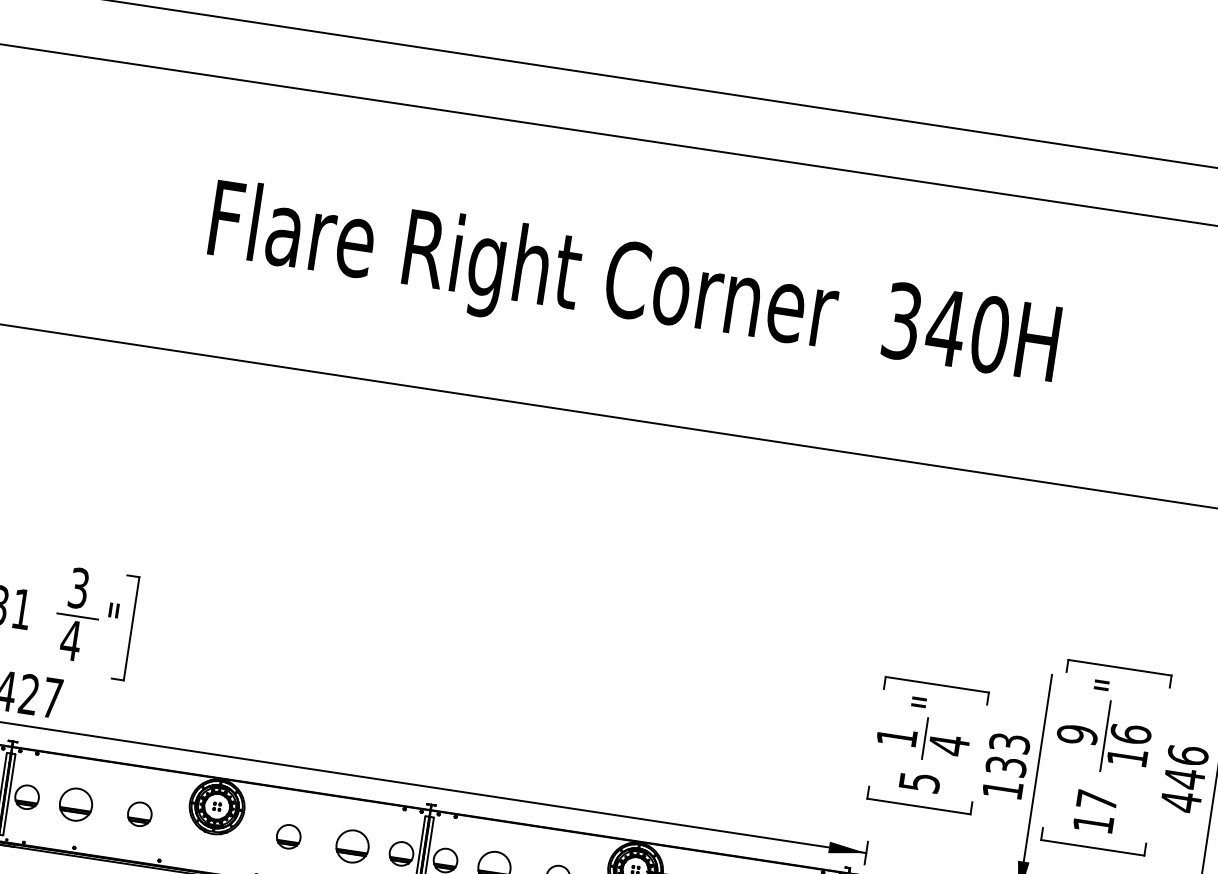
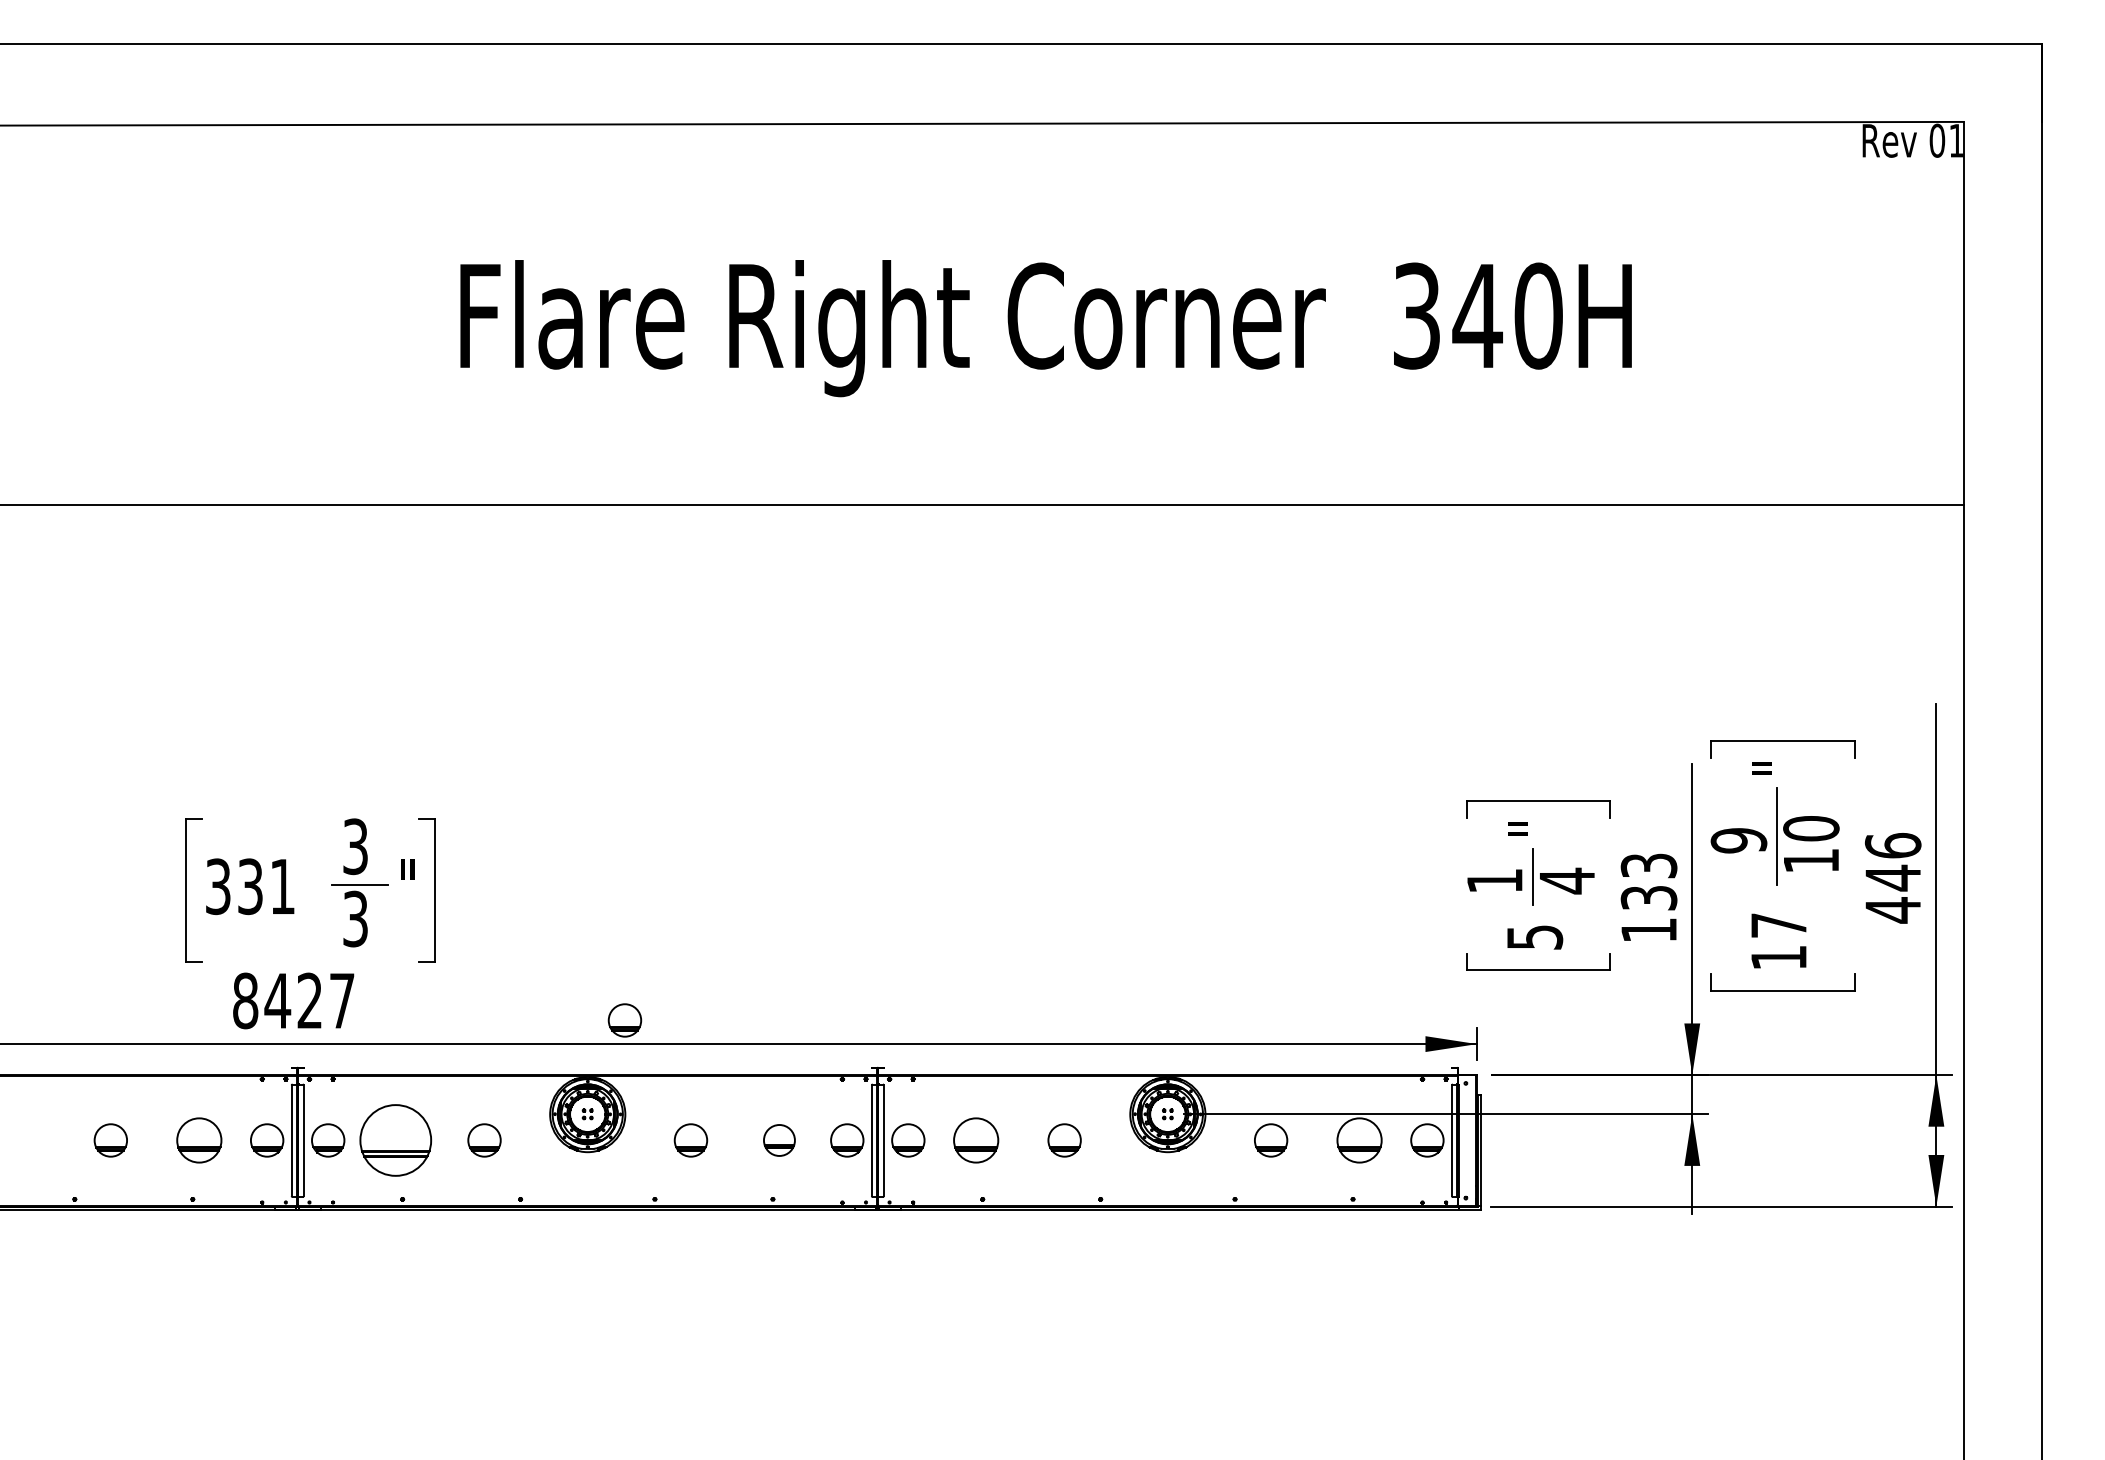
text: (71, 640) -> (355, 918), 4 -> 3
text: (1131, 734) -> (1811, 828), 16 -> 10
part: (253, 743) -> (624, 1020), added
part: (76, 804) -> (396, 1140), size x1.6
part: (352, 846) -> (779, 1140), size x0.7

